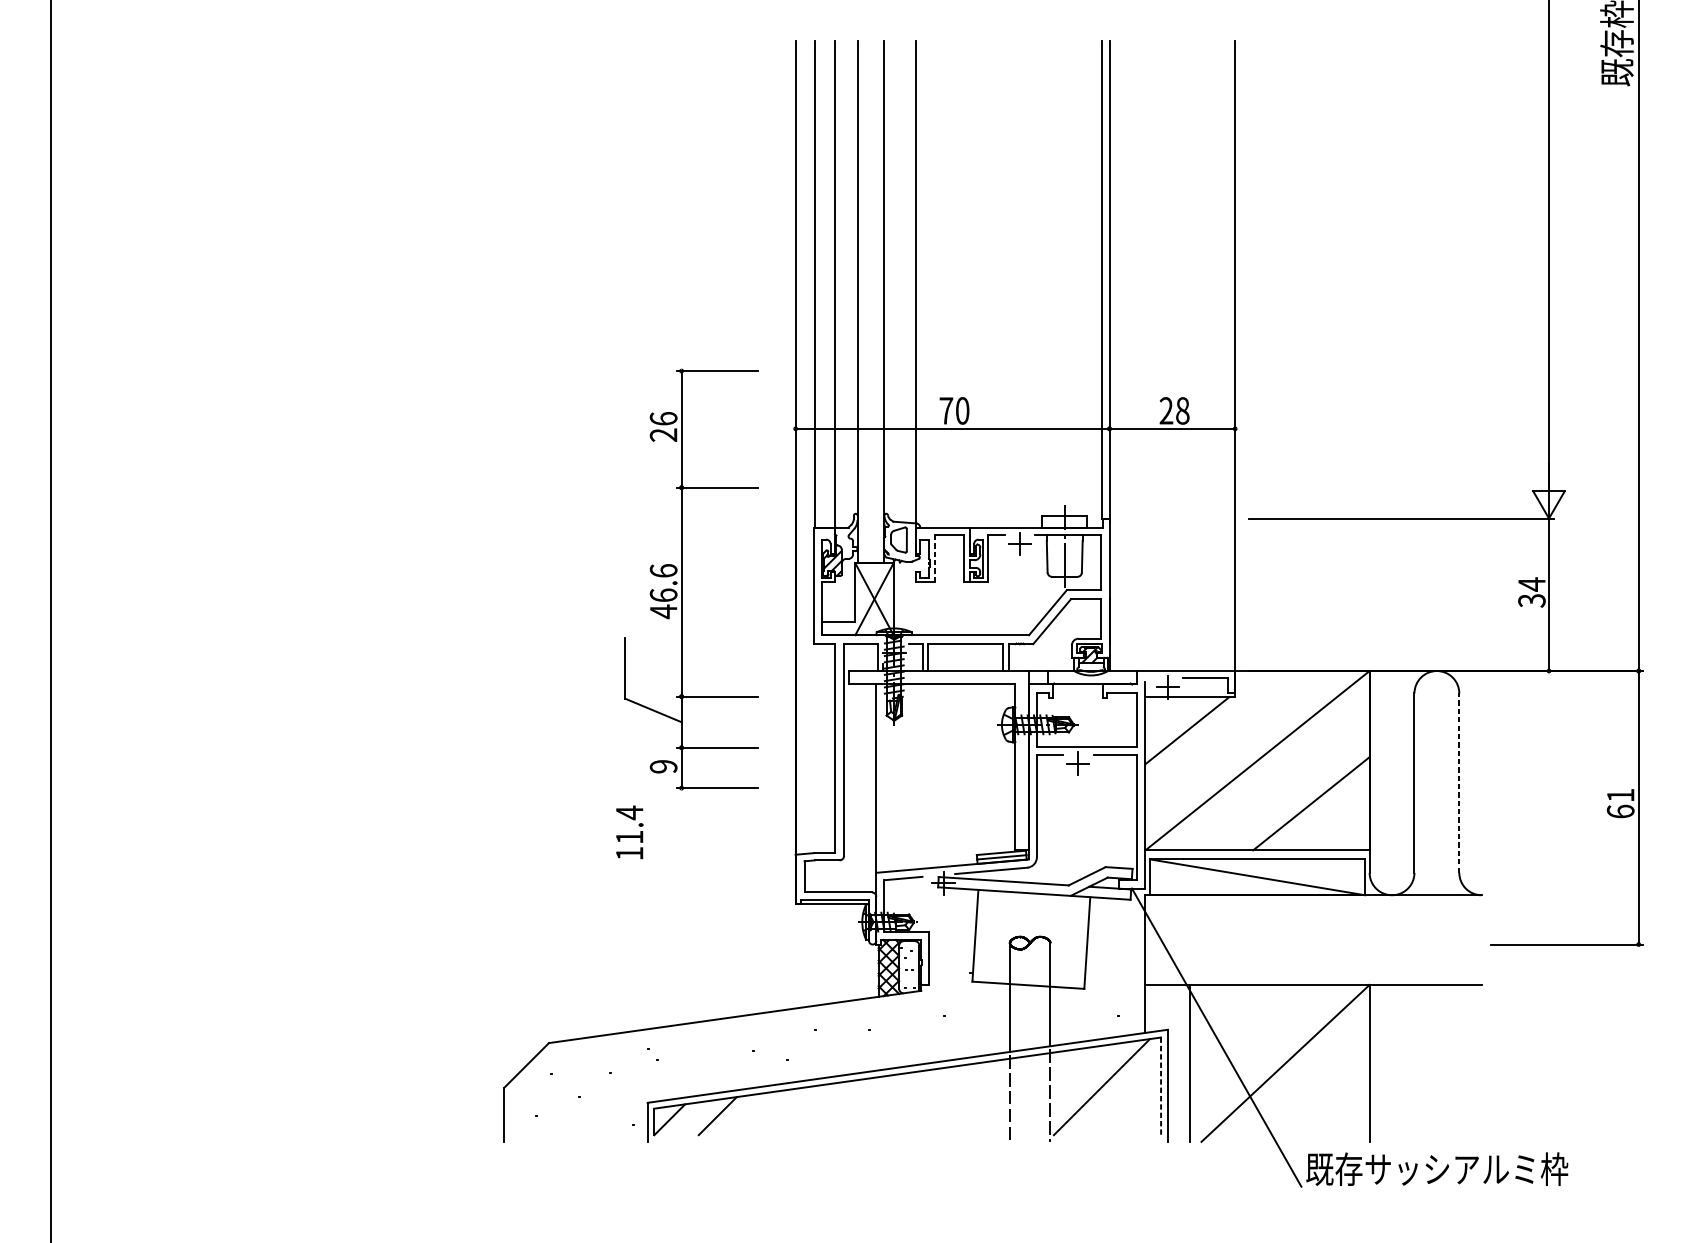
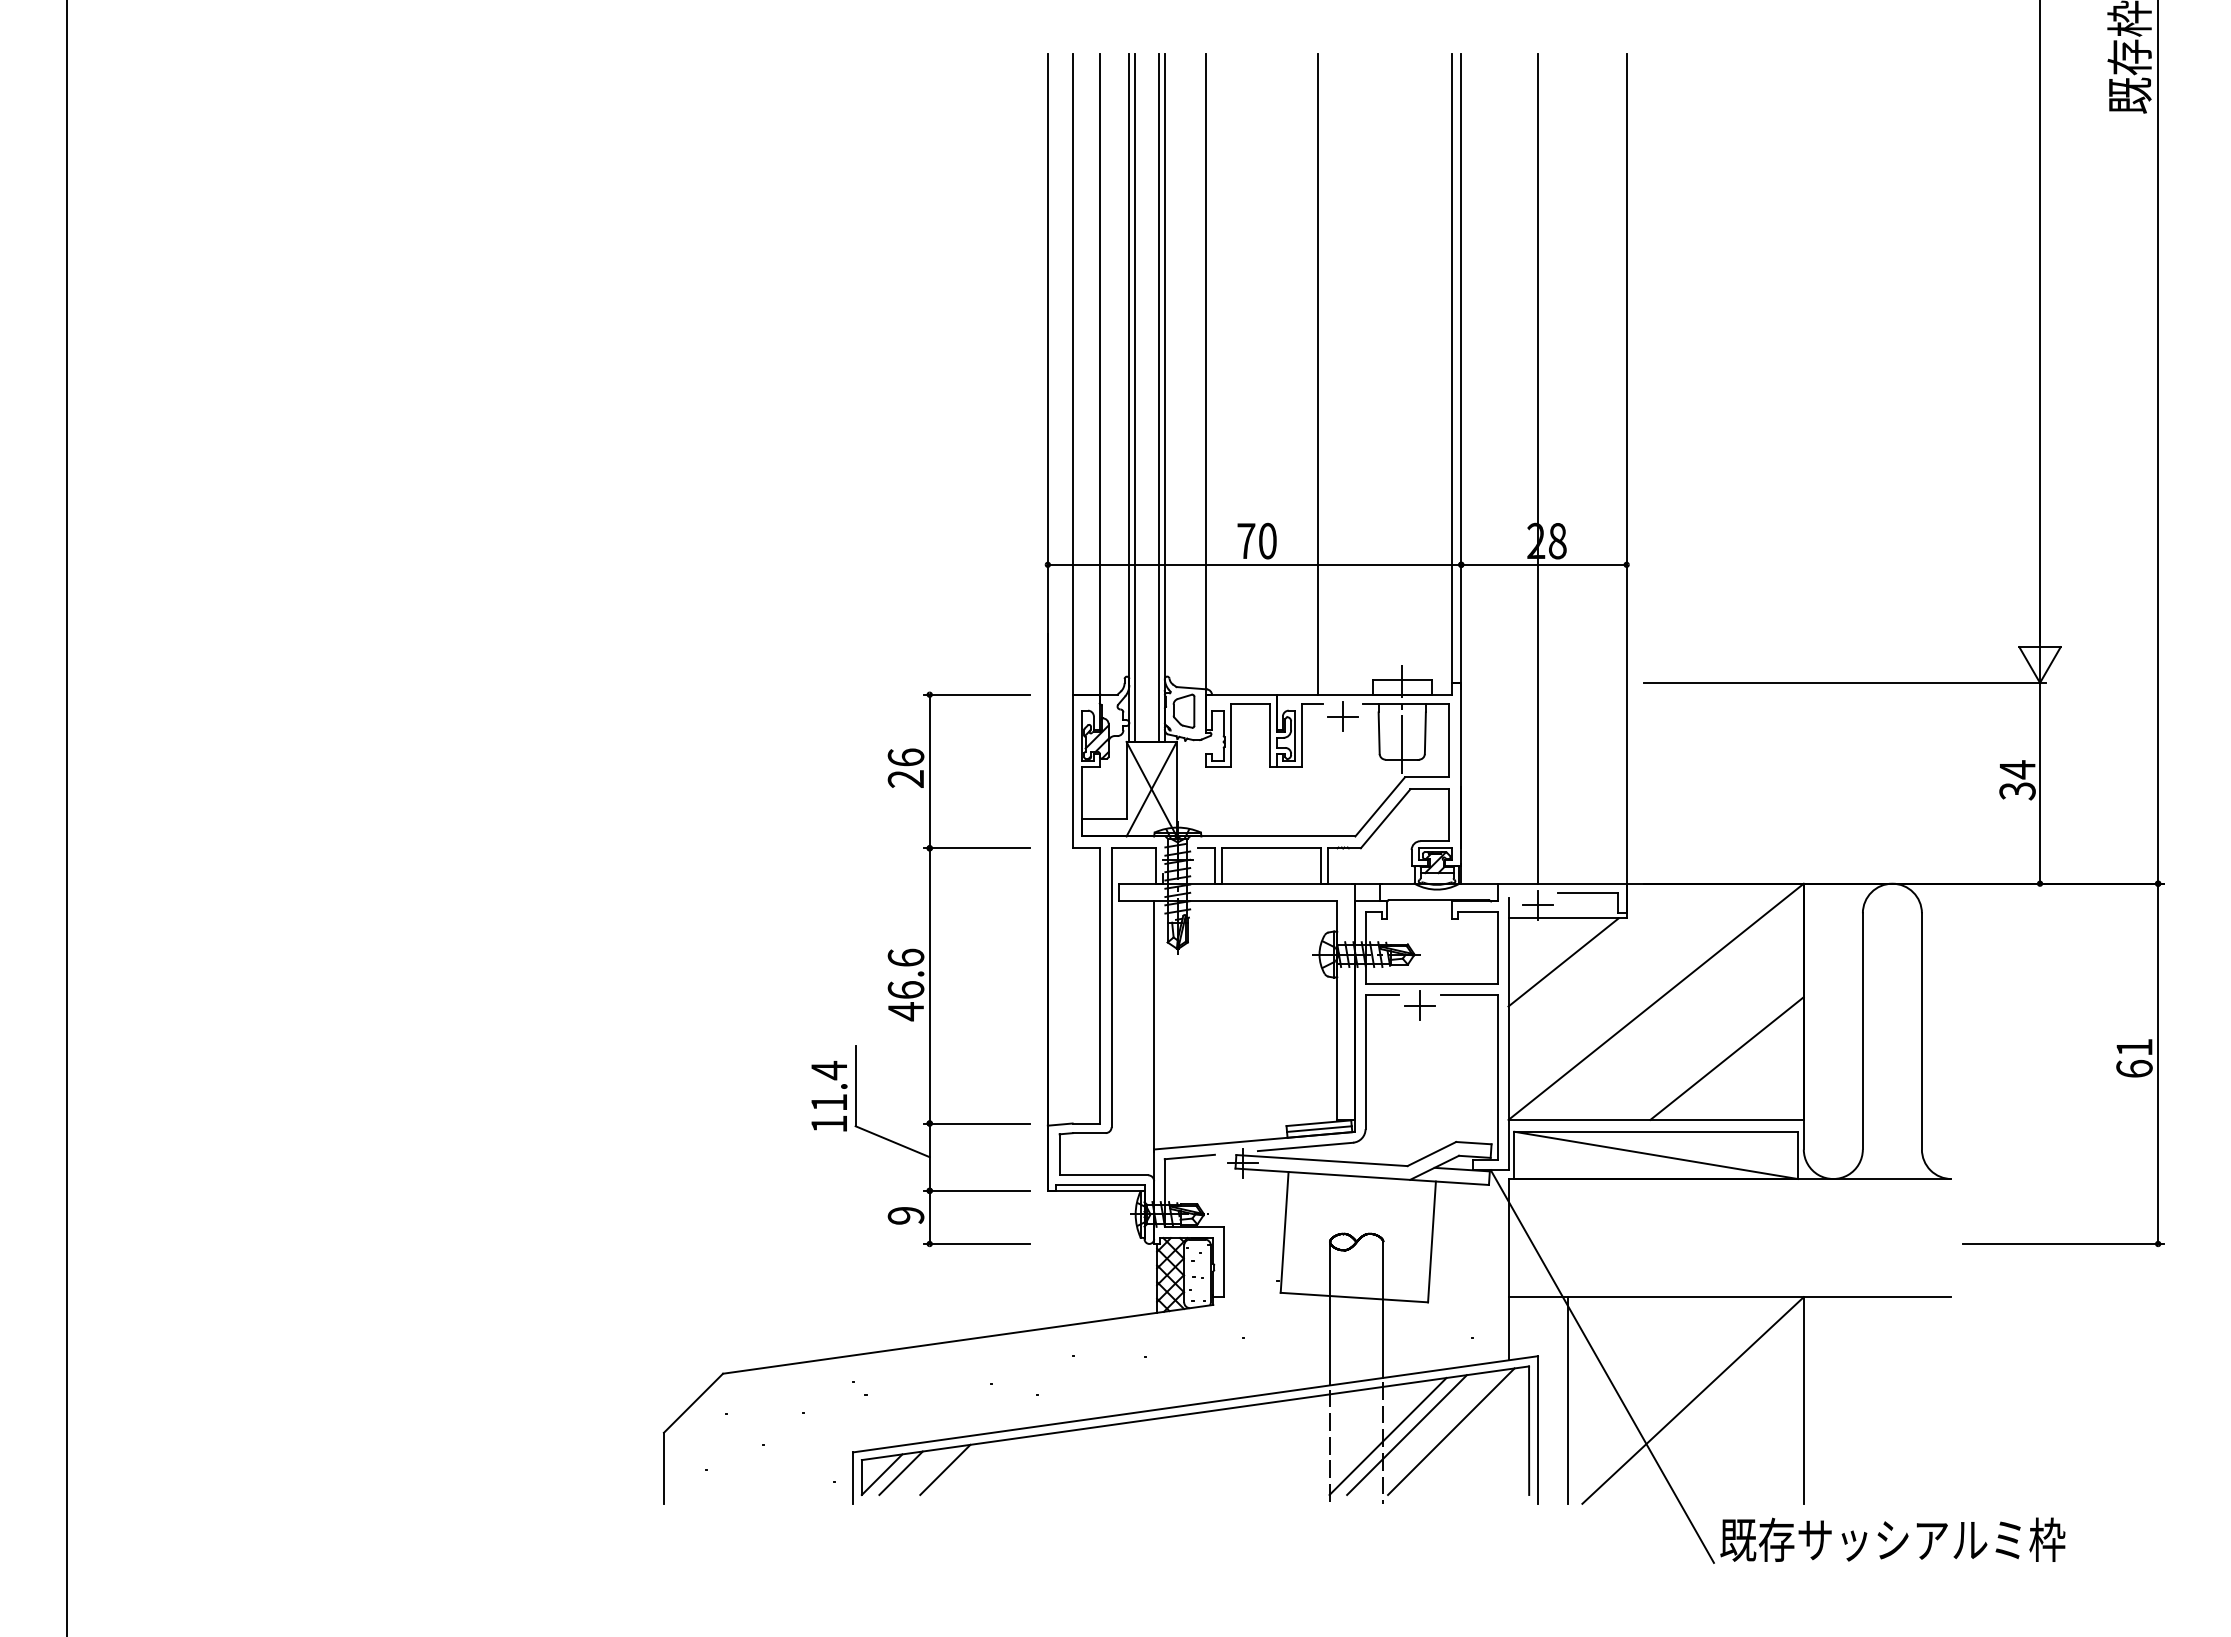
line: (1001, 284) -> (1318, 374), added
line: (862, 301) -> (1135, 397), added
line: (879, 301) -> (1158, 397), added
line: (1168, 355) -> (1538, 468), added
line: (934, 559) -> (1230, 736), dashed -> solid
part: (682, 579) -> (930, 969), moved
line: (1458, 782) -> (1921, 1030), dashed -> solid
line: (1161, 1086) -> (1529, 1431), dashed -> solid
line: (1067, 1089) -> (1406, 1434), added
line: (1053, 1090) -> (1387, 1436), added
line: (683, 1118) -> (900, 1472), added

